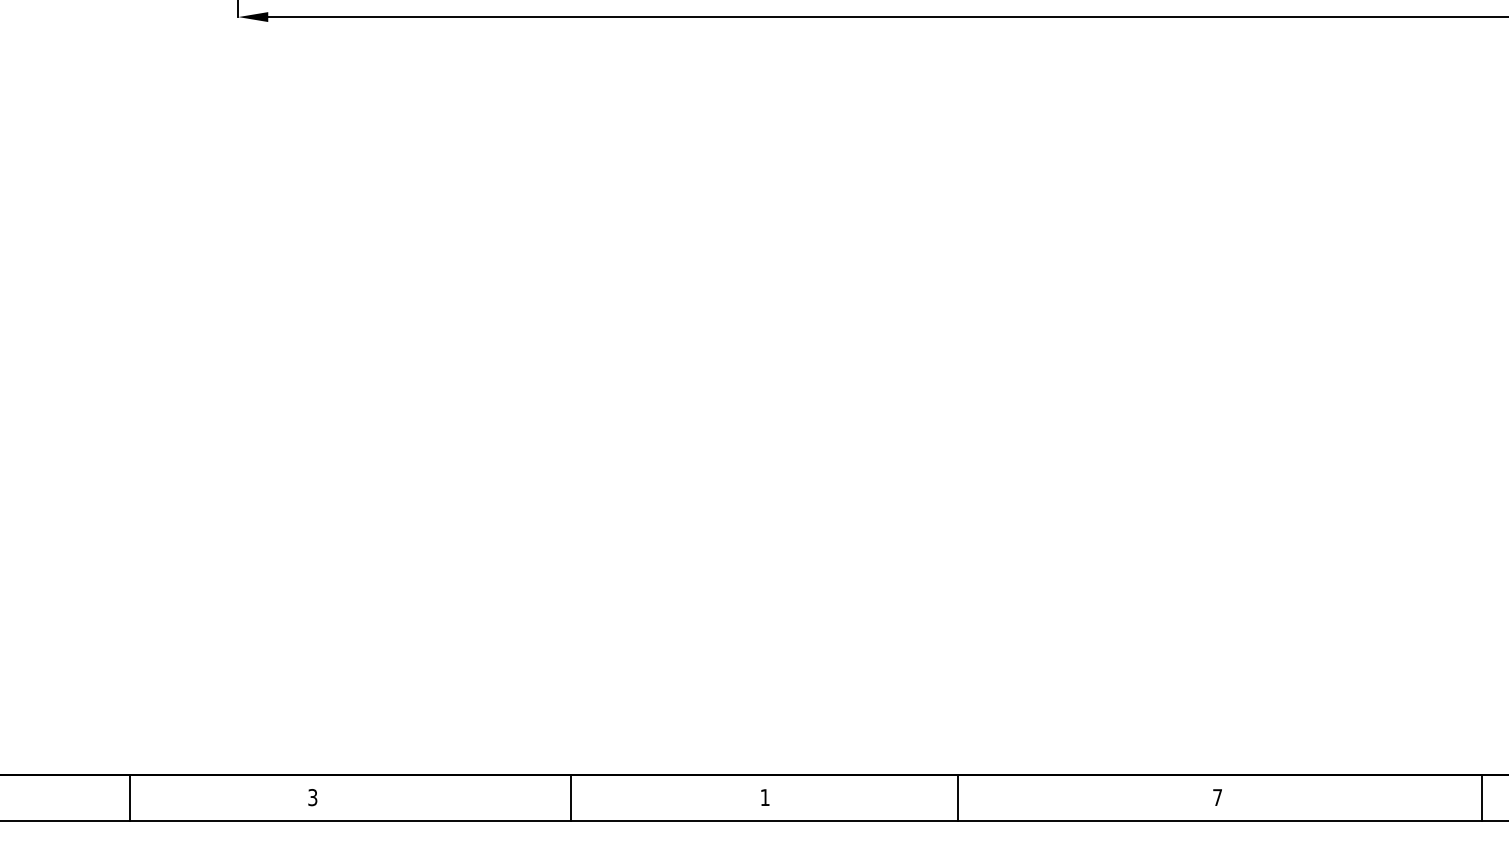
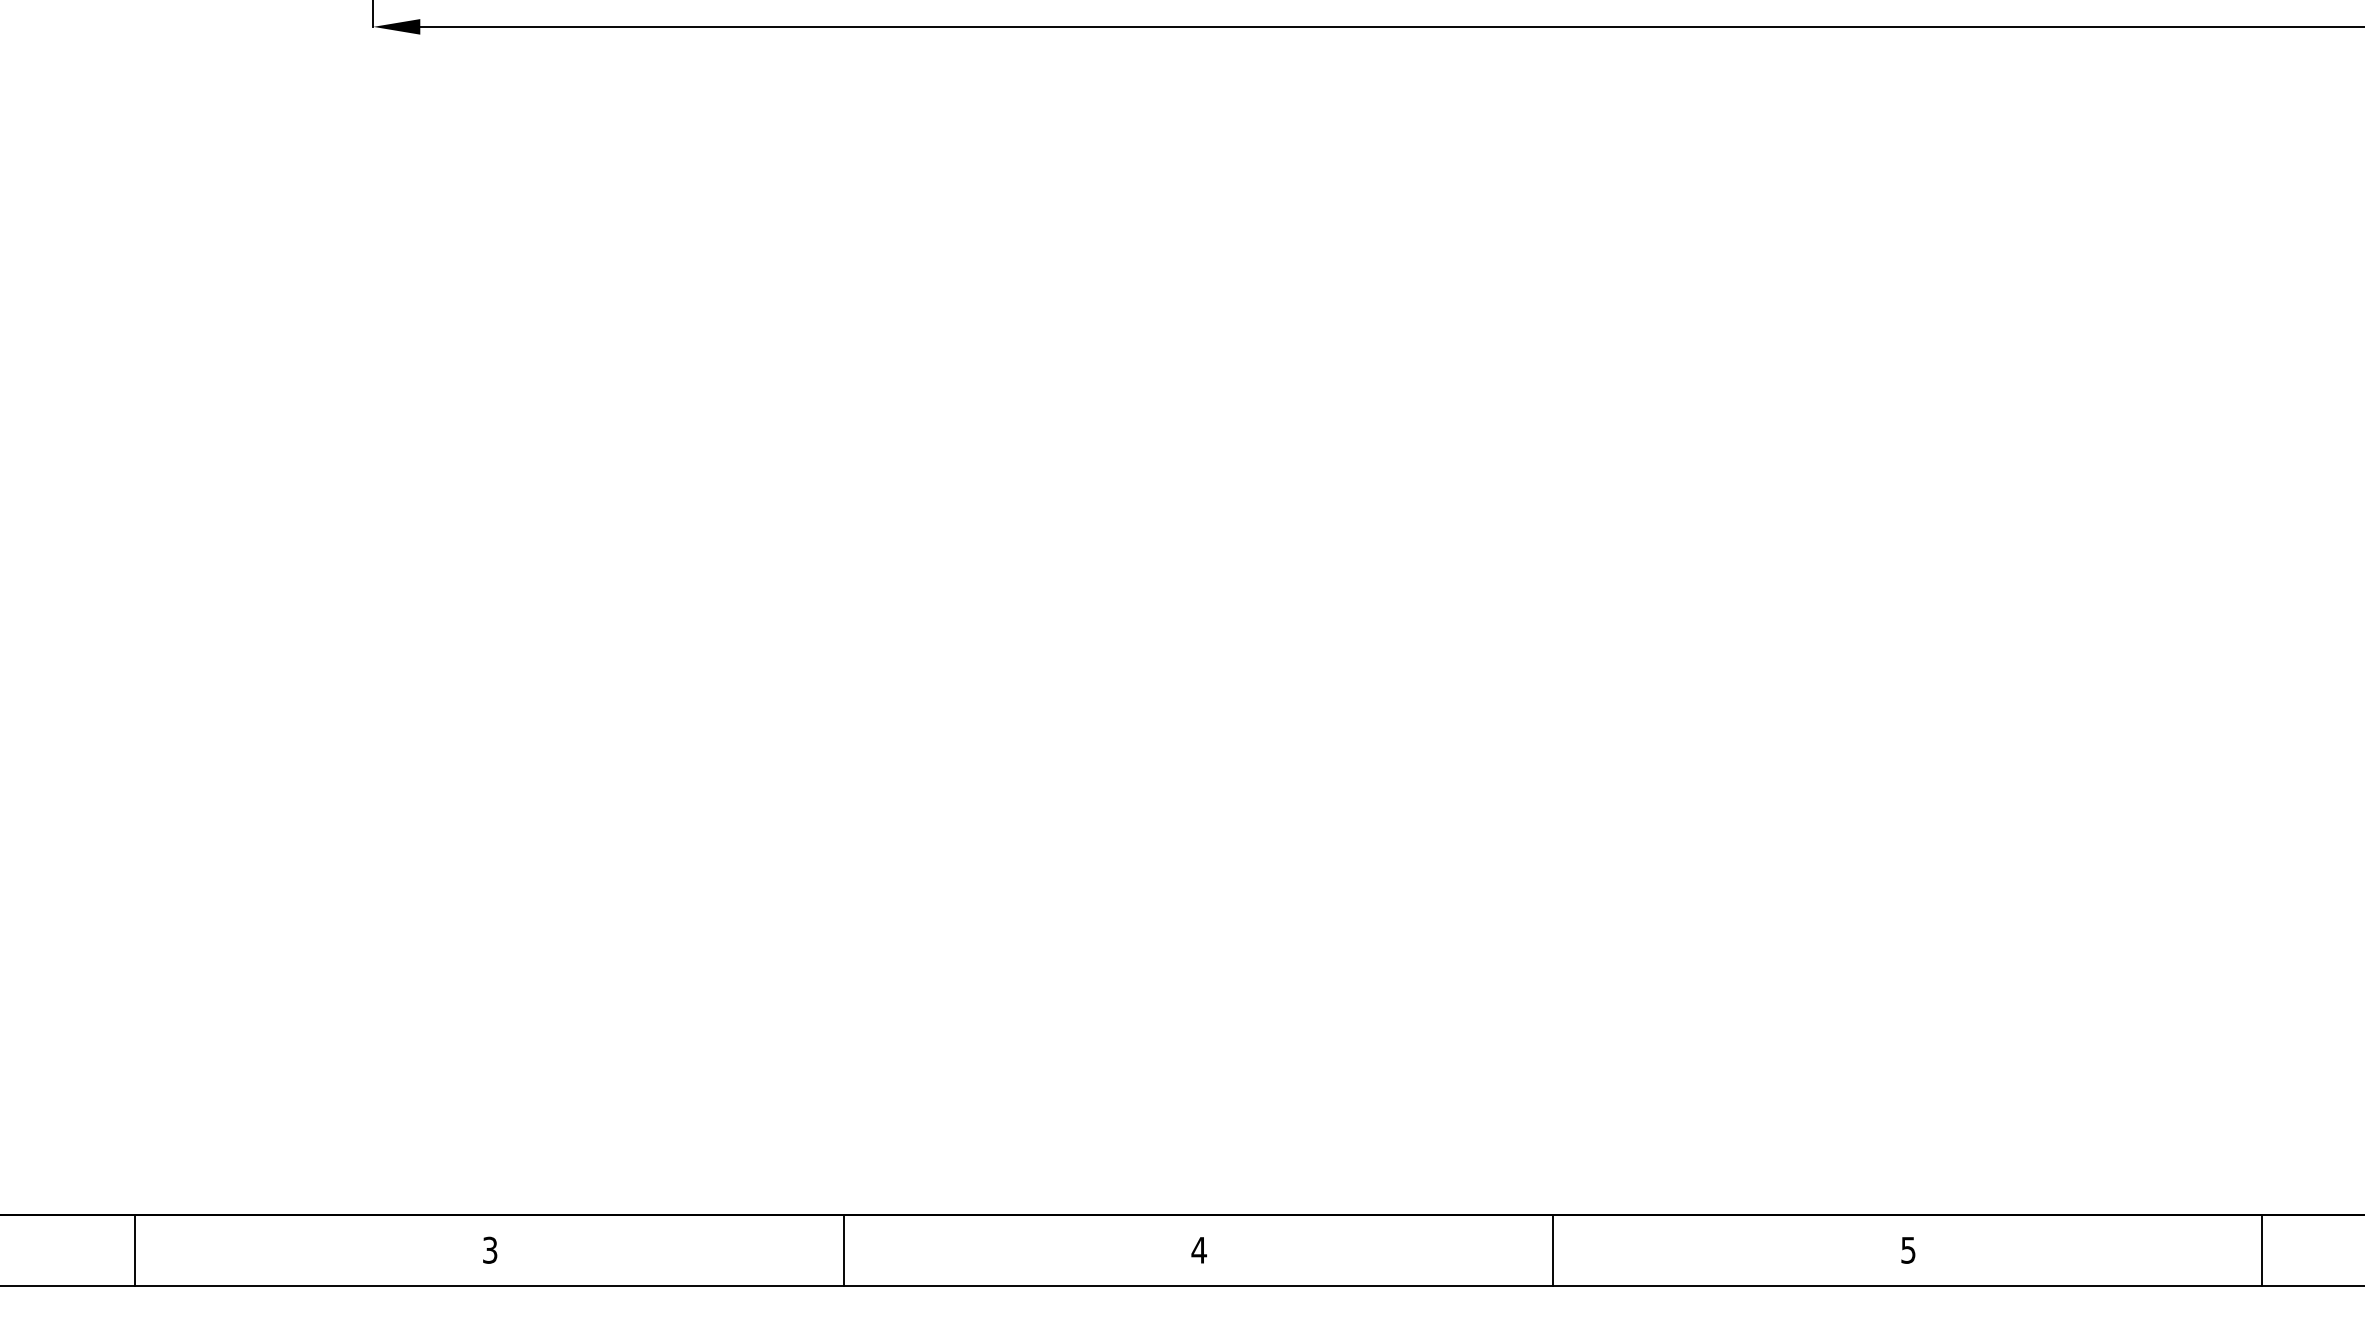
line: (130, 797) -> (135, 1250), moved
line: (570, 797) -> (843, 1250), moved
text: (765, 797) -> (1199, 1250), 1 -> 4
line: (958, 797) -> (1553, 1250), moved
text: (1217, 797) -> (1908, 1250), 7 -> 5
line: (1482, 797) -> (2262, 1250), moved

